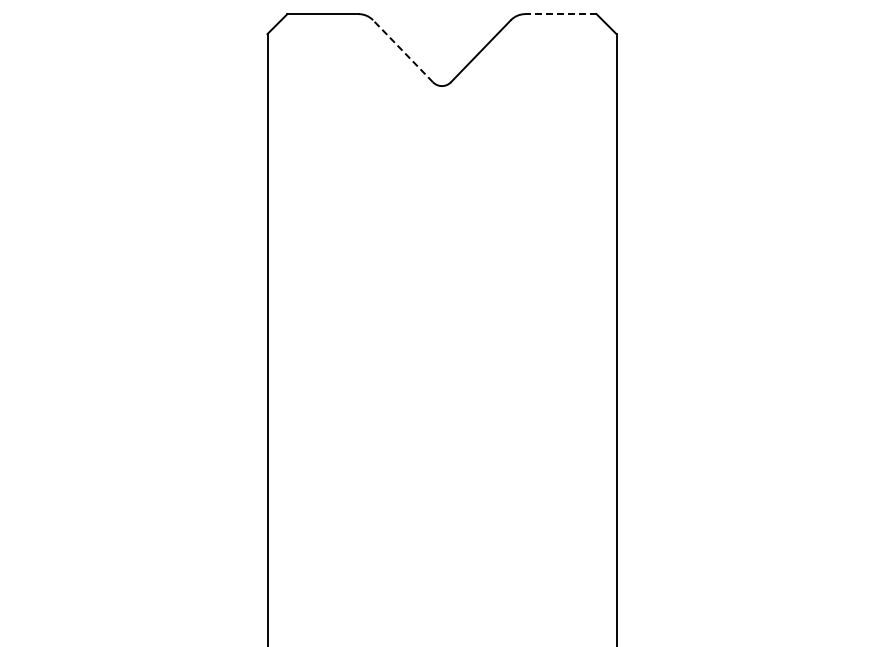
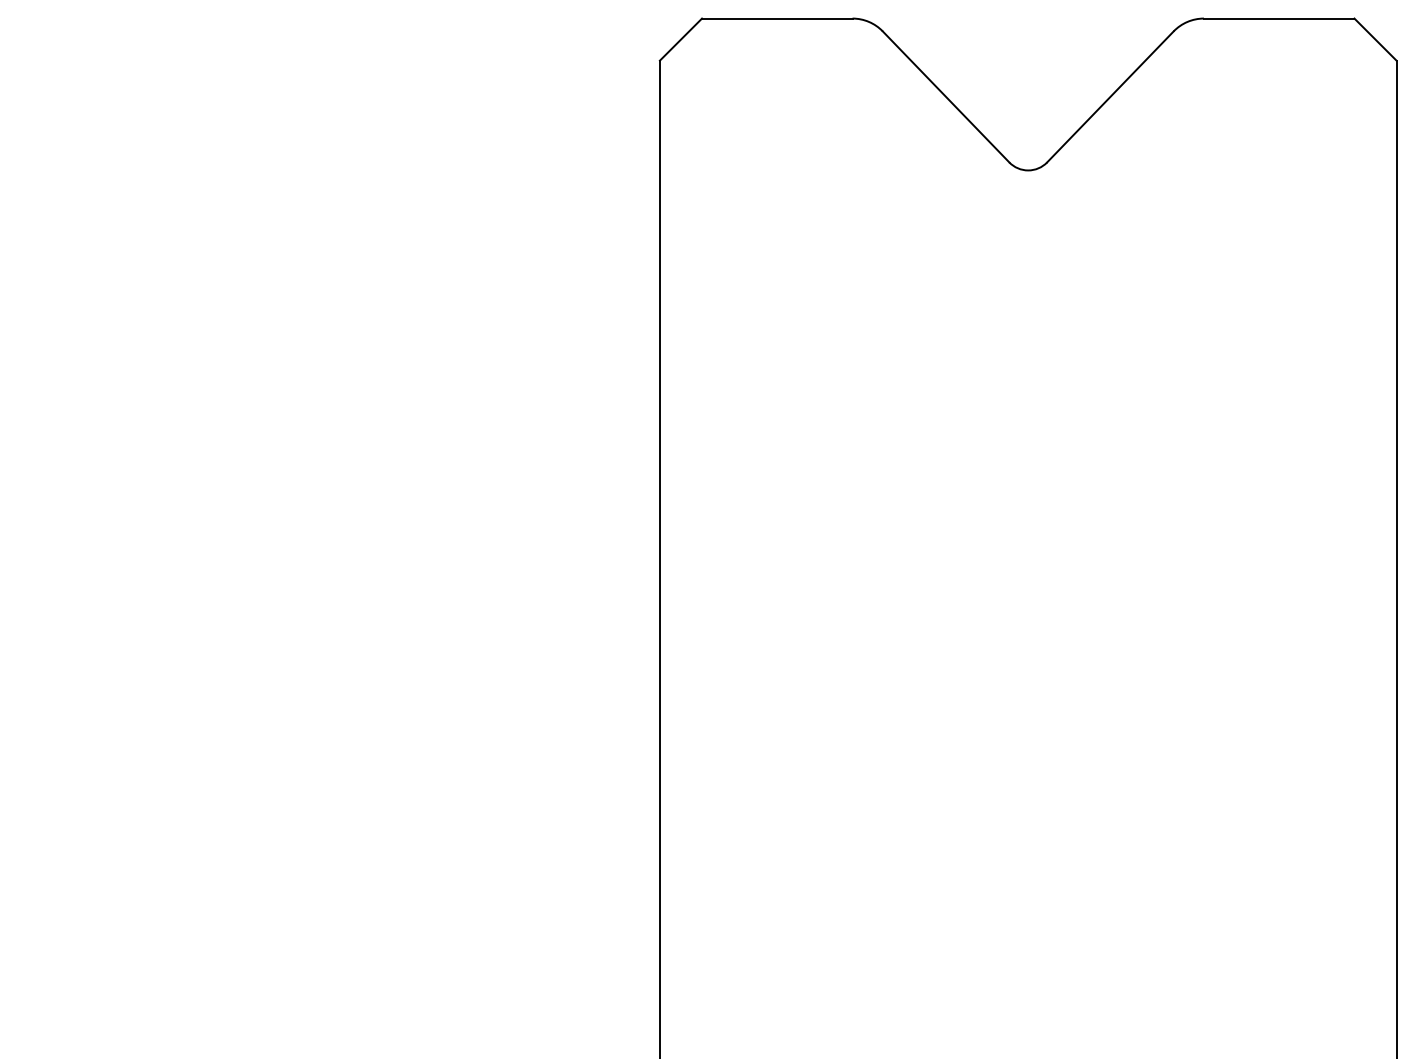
line: (560, 14) -> (1278, 19), dashed -> solid
line: (402, 50) -> (944, 95), dashed -> solid

